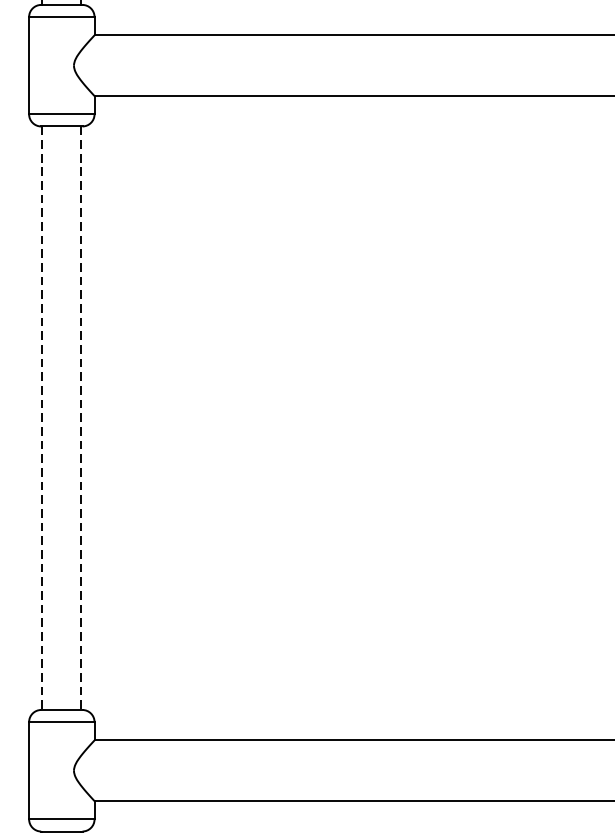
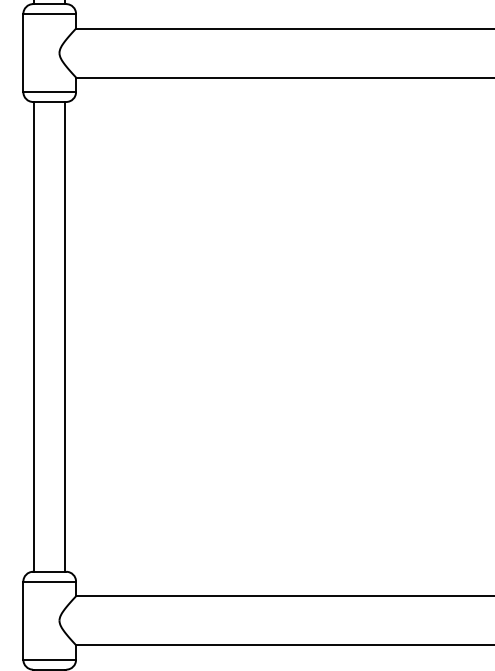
line: (42, 417) -> (34, 336), dashed -> solid
line: (81, 417) -> (65, 336), dashed -> solid

